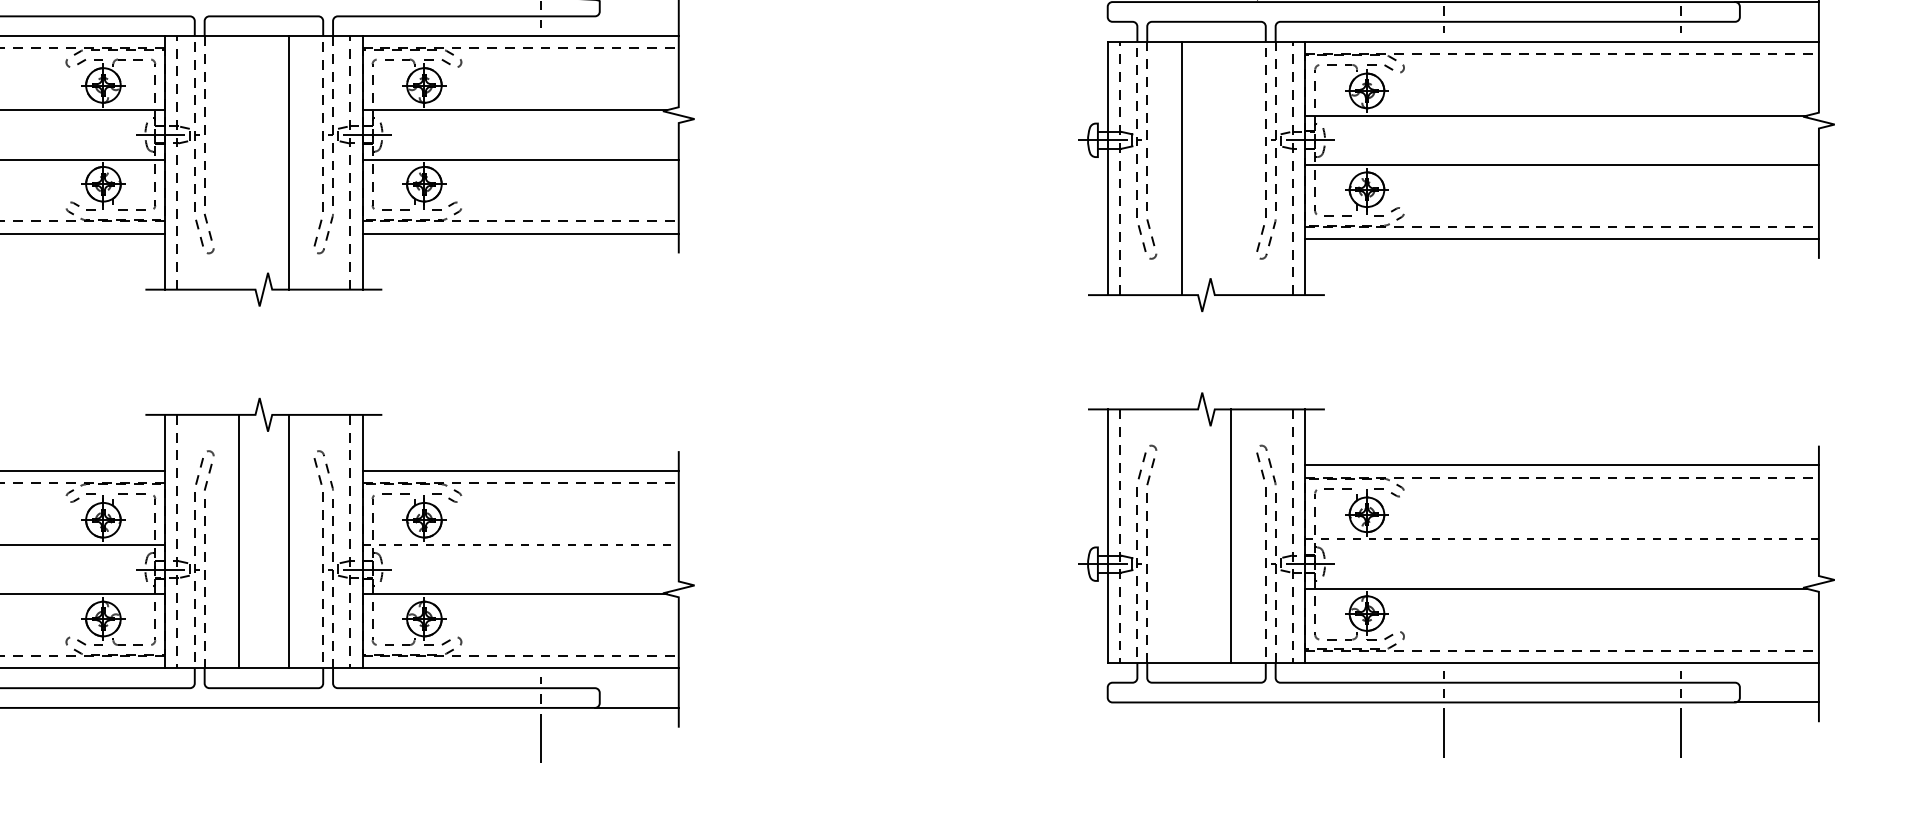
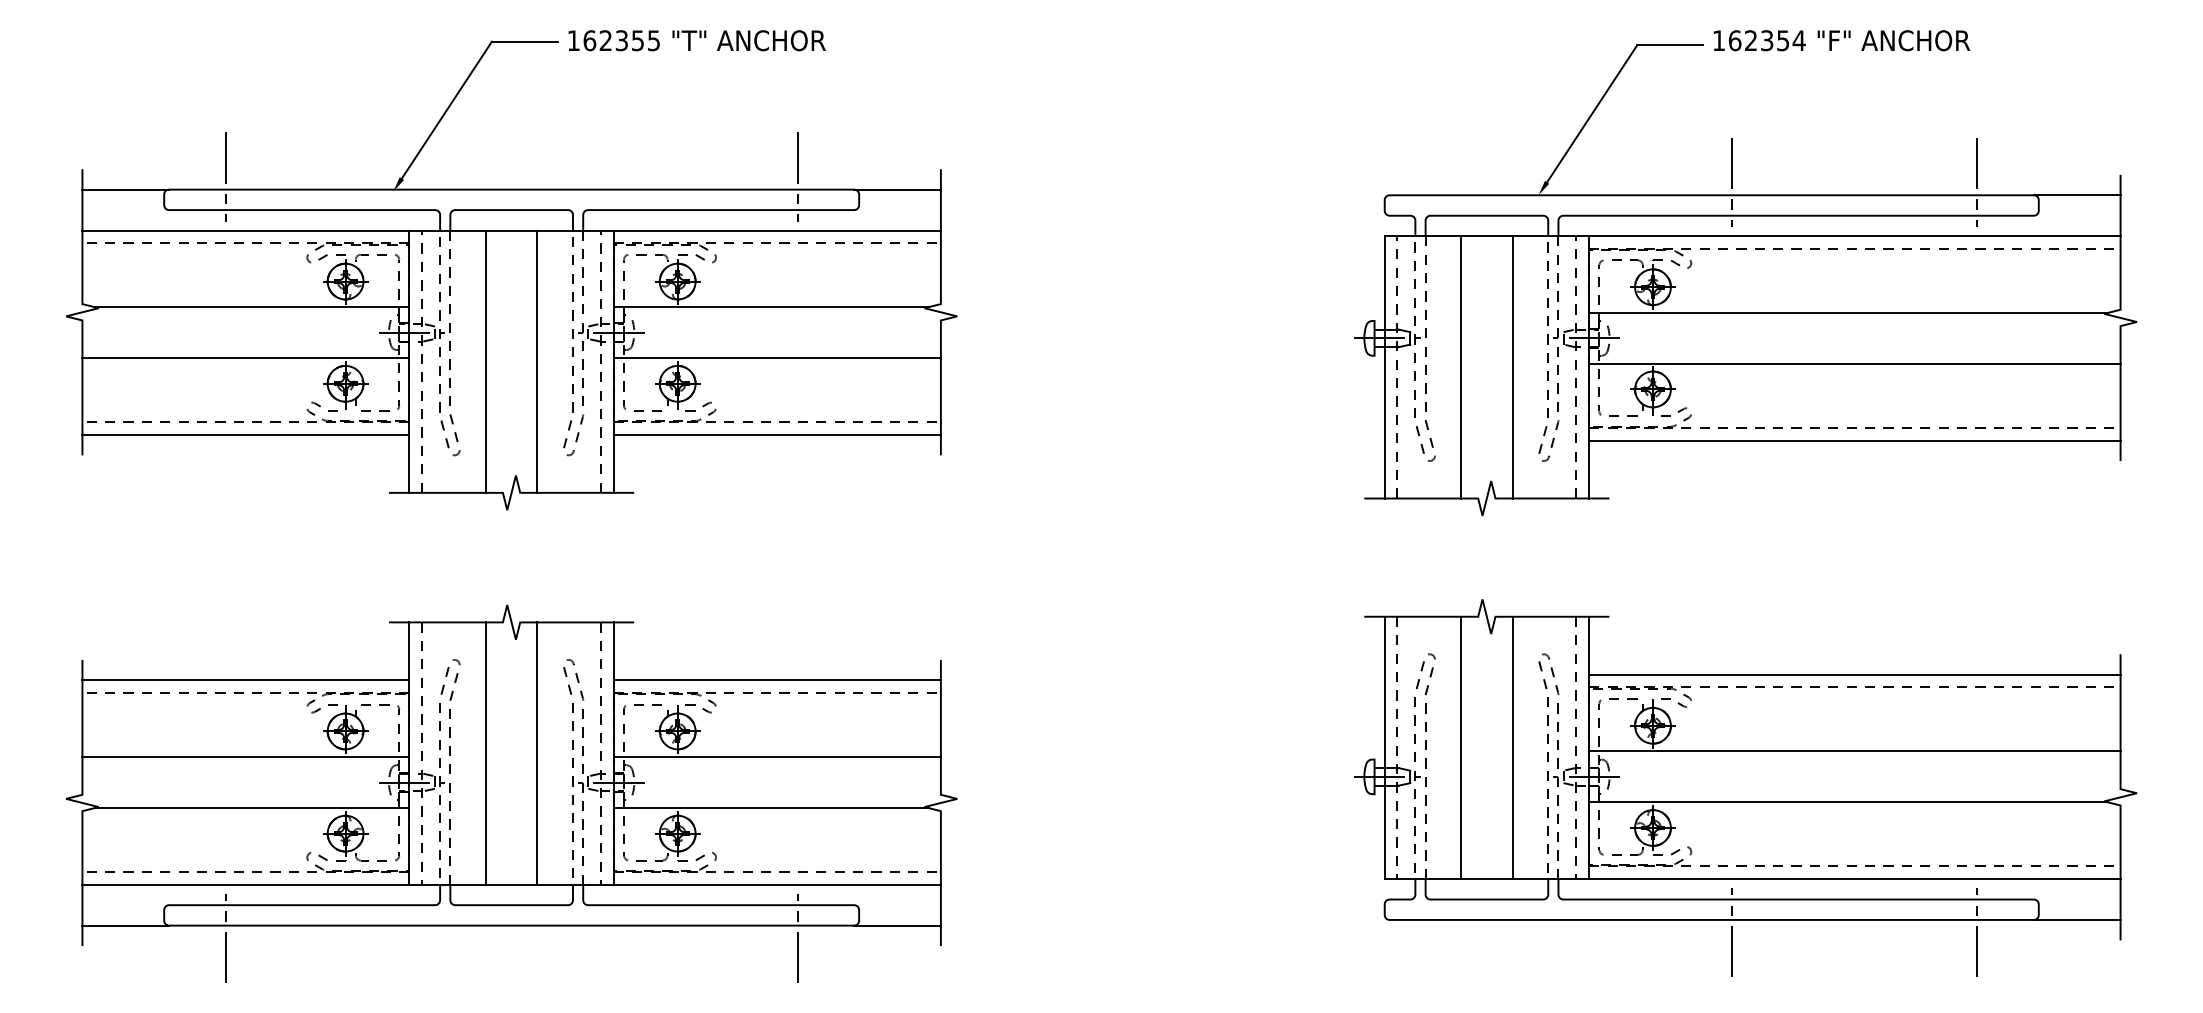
line: (239, 162) -> (486, 361), added
line: (1231, 168) -> (1512, 367), added
line: (1181, 535) -> (1461, 747), added
line: (1561, 539) -> (1854, 751), dashed -> solid
line: (520, 544) -> (777, 756), dashed -> solid

